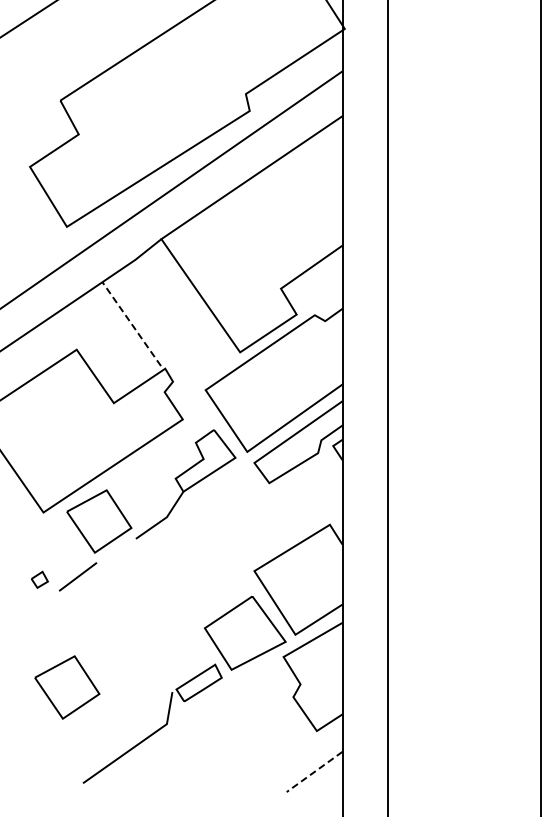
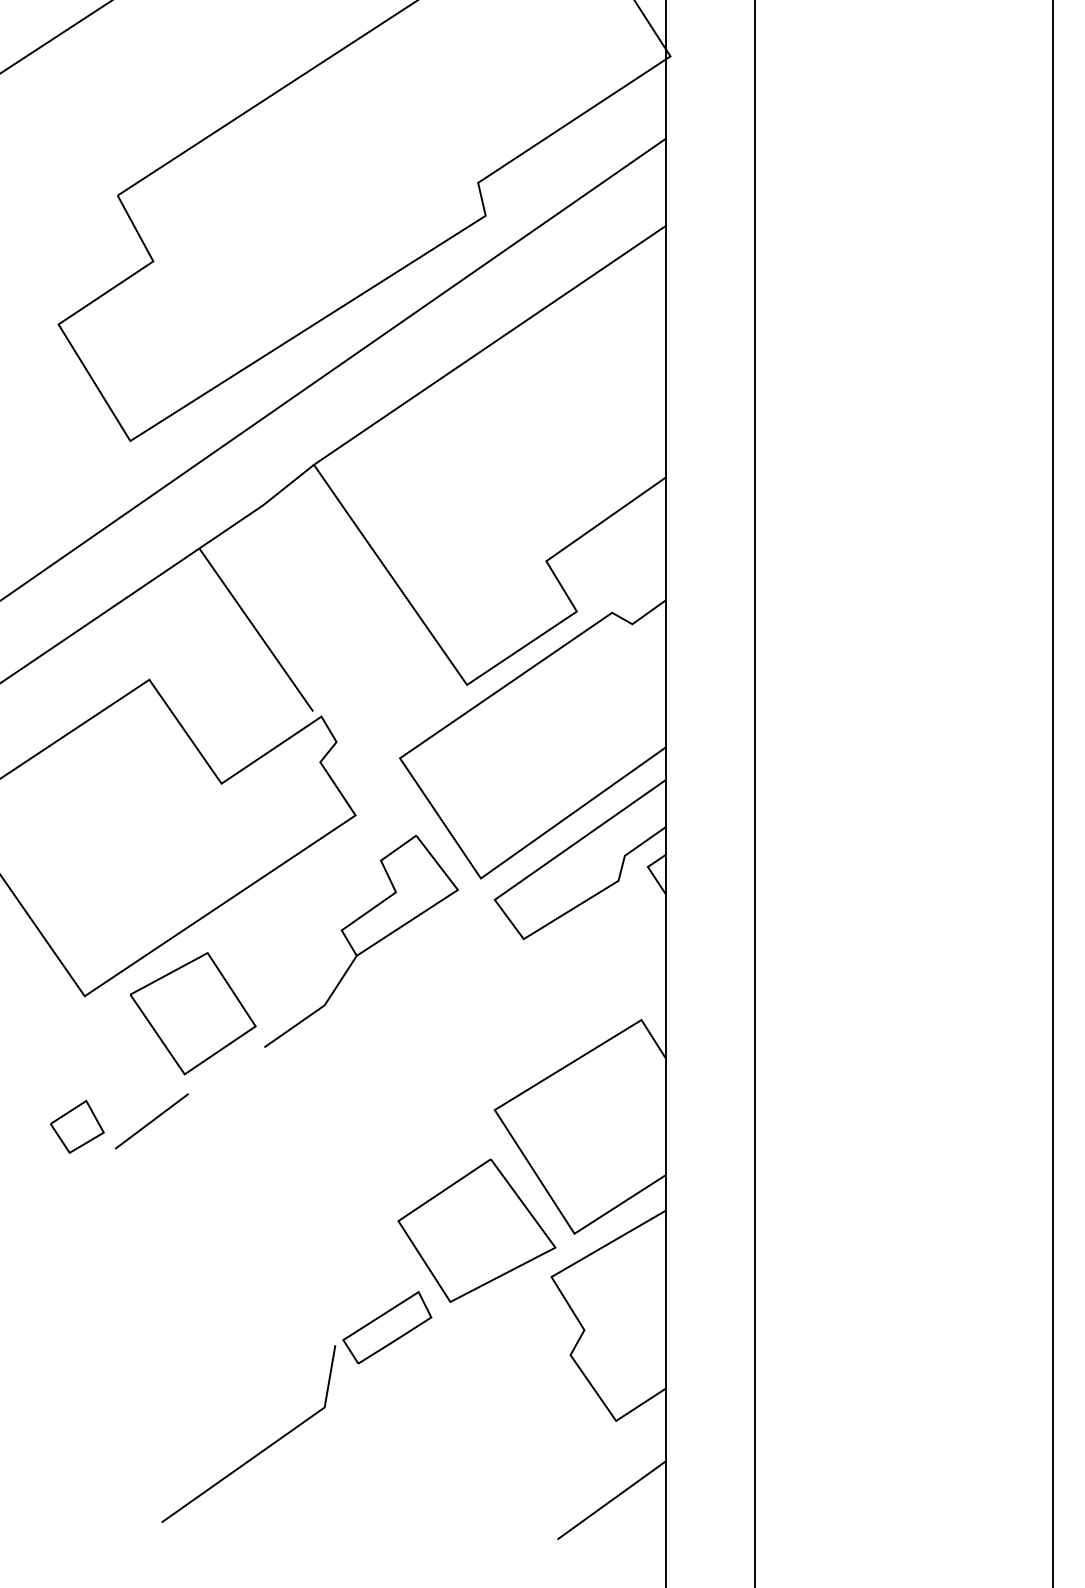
line: (131, 323) -> (255, 628), dashed -> solid
part: (39, 579) -> (77, 1126), size x1.67
part: (67, 687) -> (131, 1336), removed
line: (314, 772) -> (611, 1501), dashed -> solid

